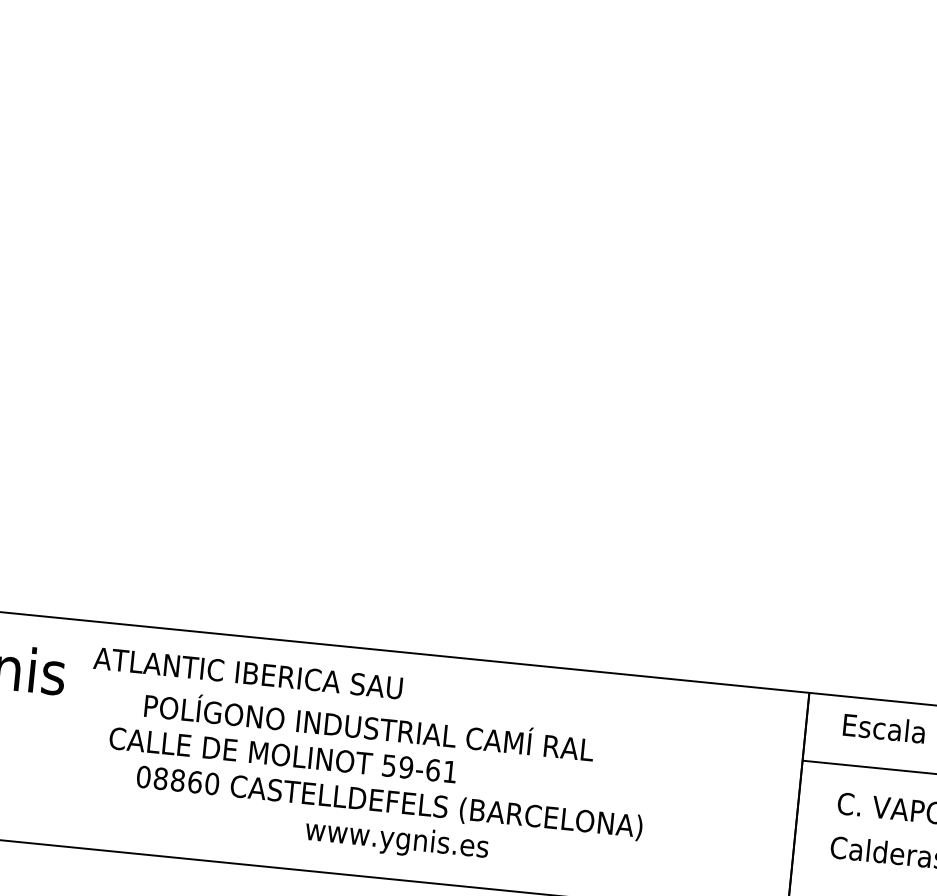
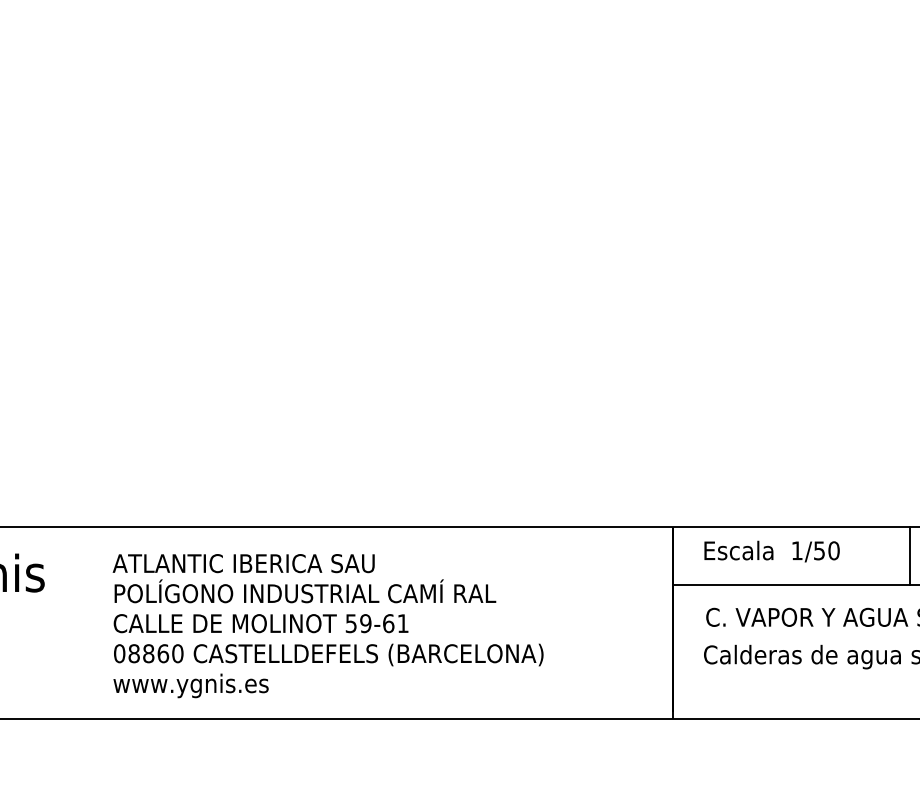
text: (247, 673) -> (243, 563), moved
text: (282, 755) -> (260, 623), moved
text: (396, 840) -> (190, 685), moved

